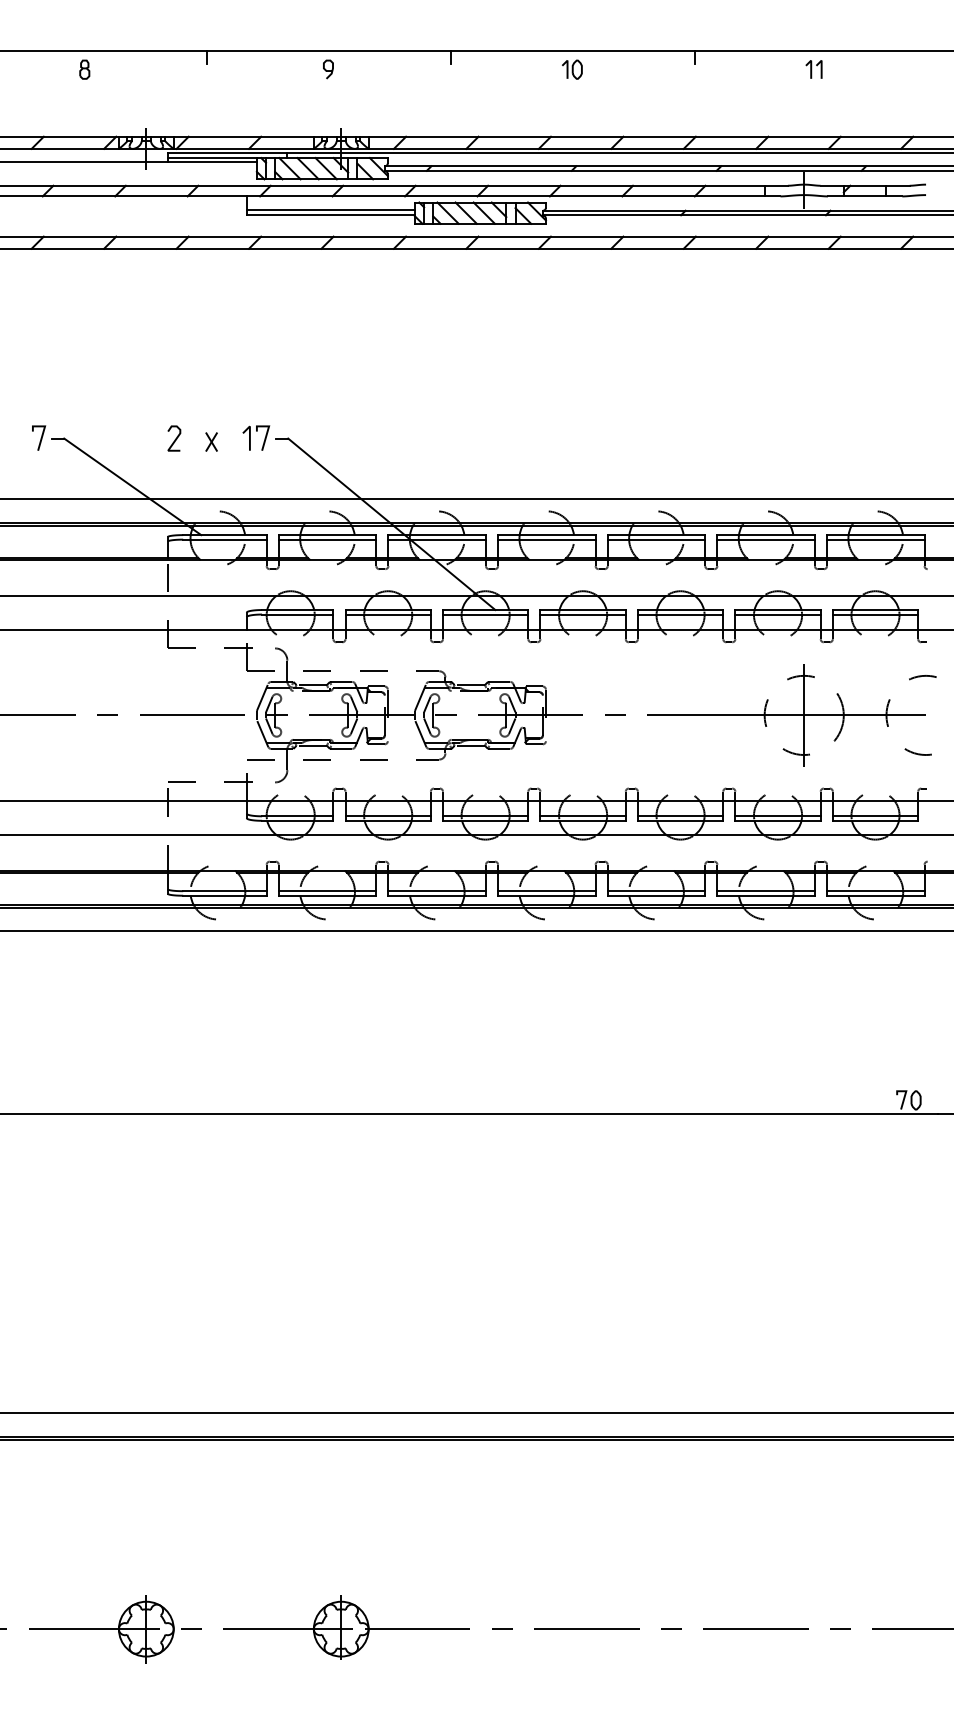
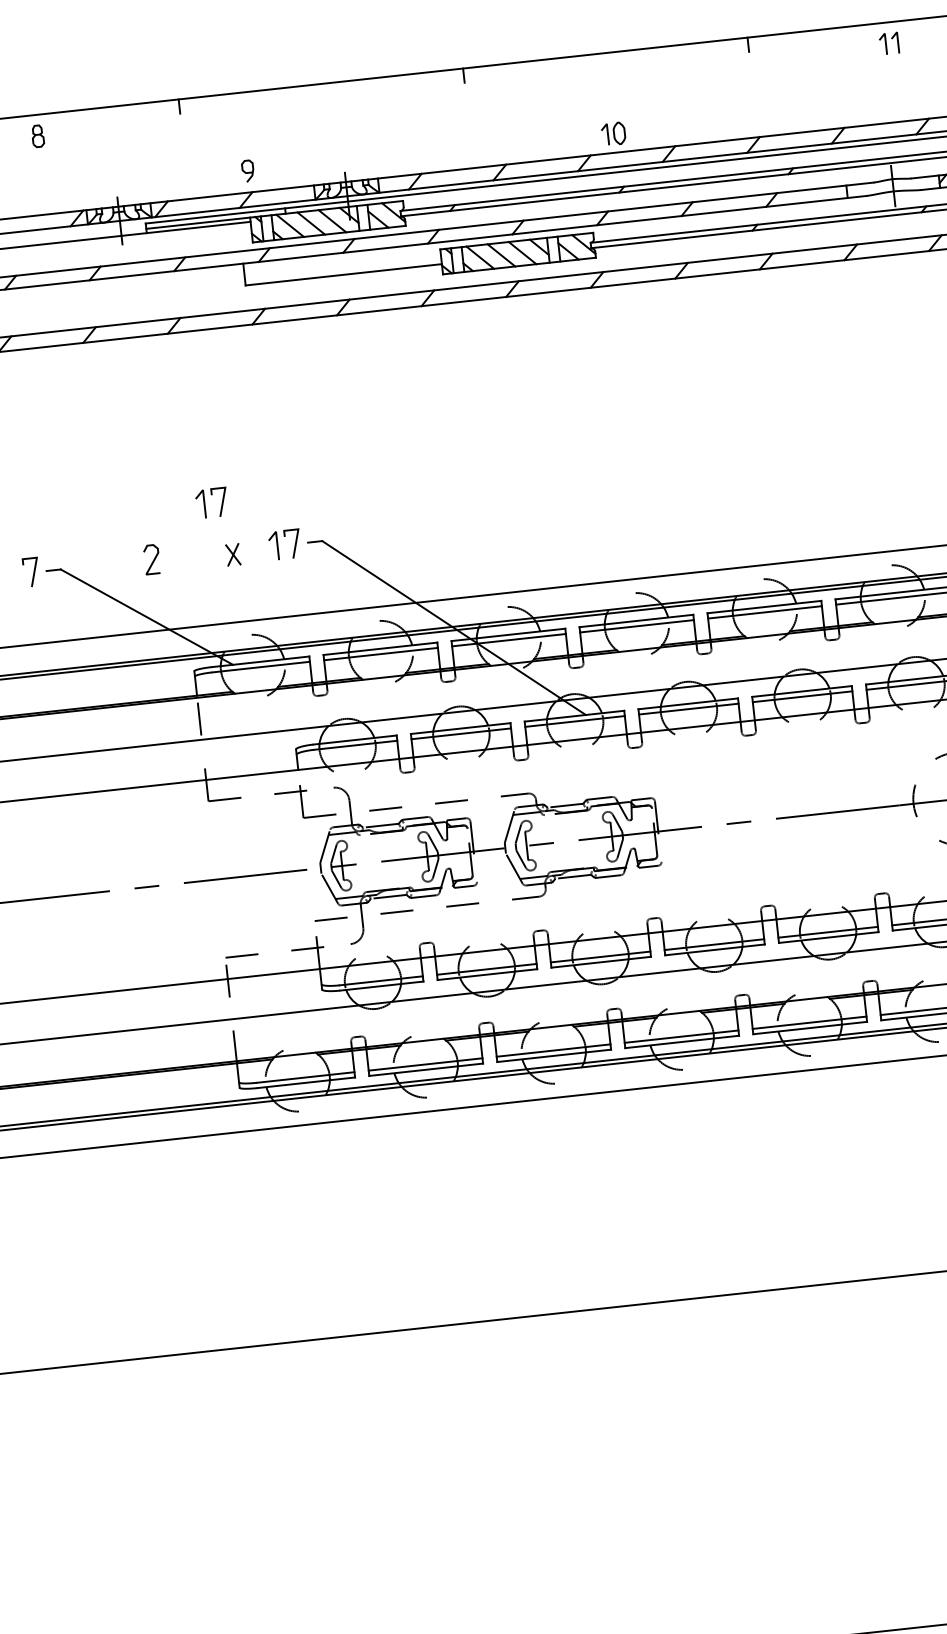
part: (572, 69) -> (613, 133), moved
curve: (328, 70) -> (248, 172), moved
line: (330, 210) -> (342, 269), removed
part: (198, 395) -> (212, 502), added
curve: (175, 438) -> (153, 559), moved

